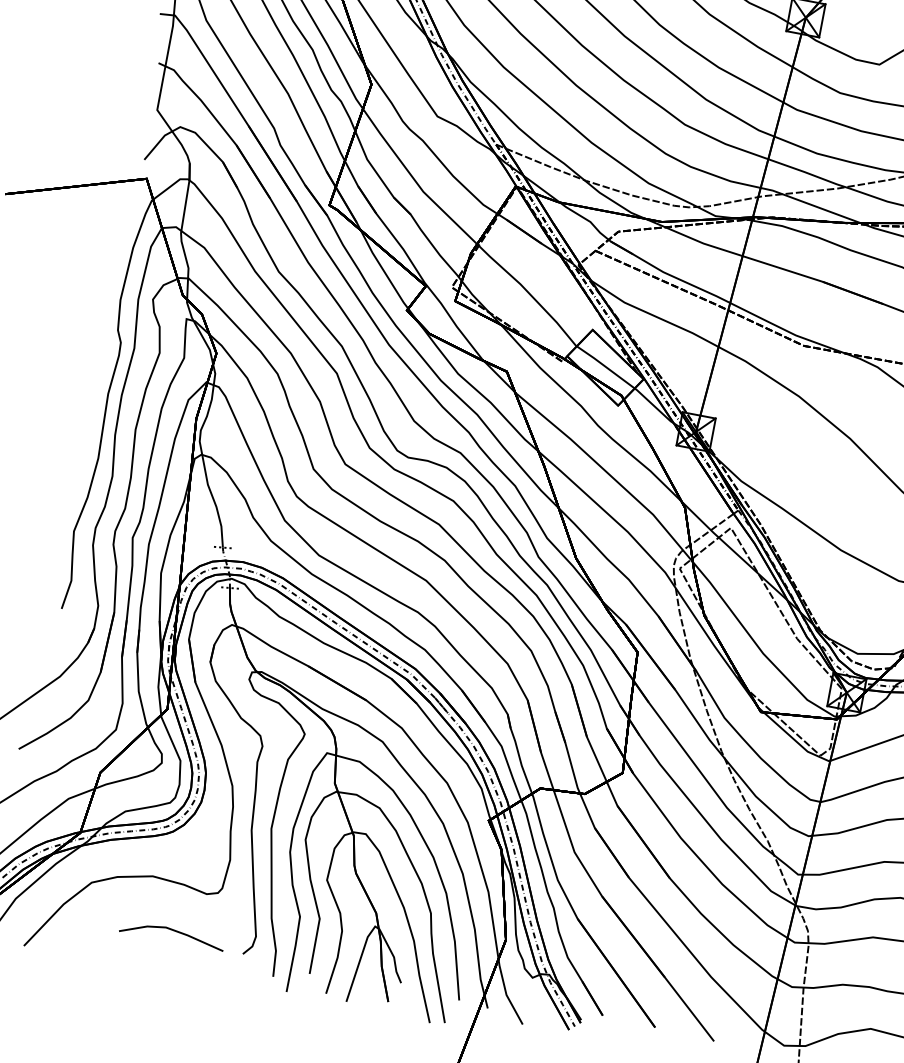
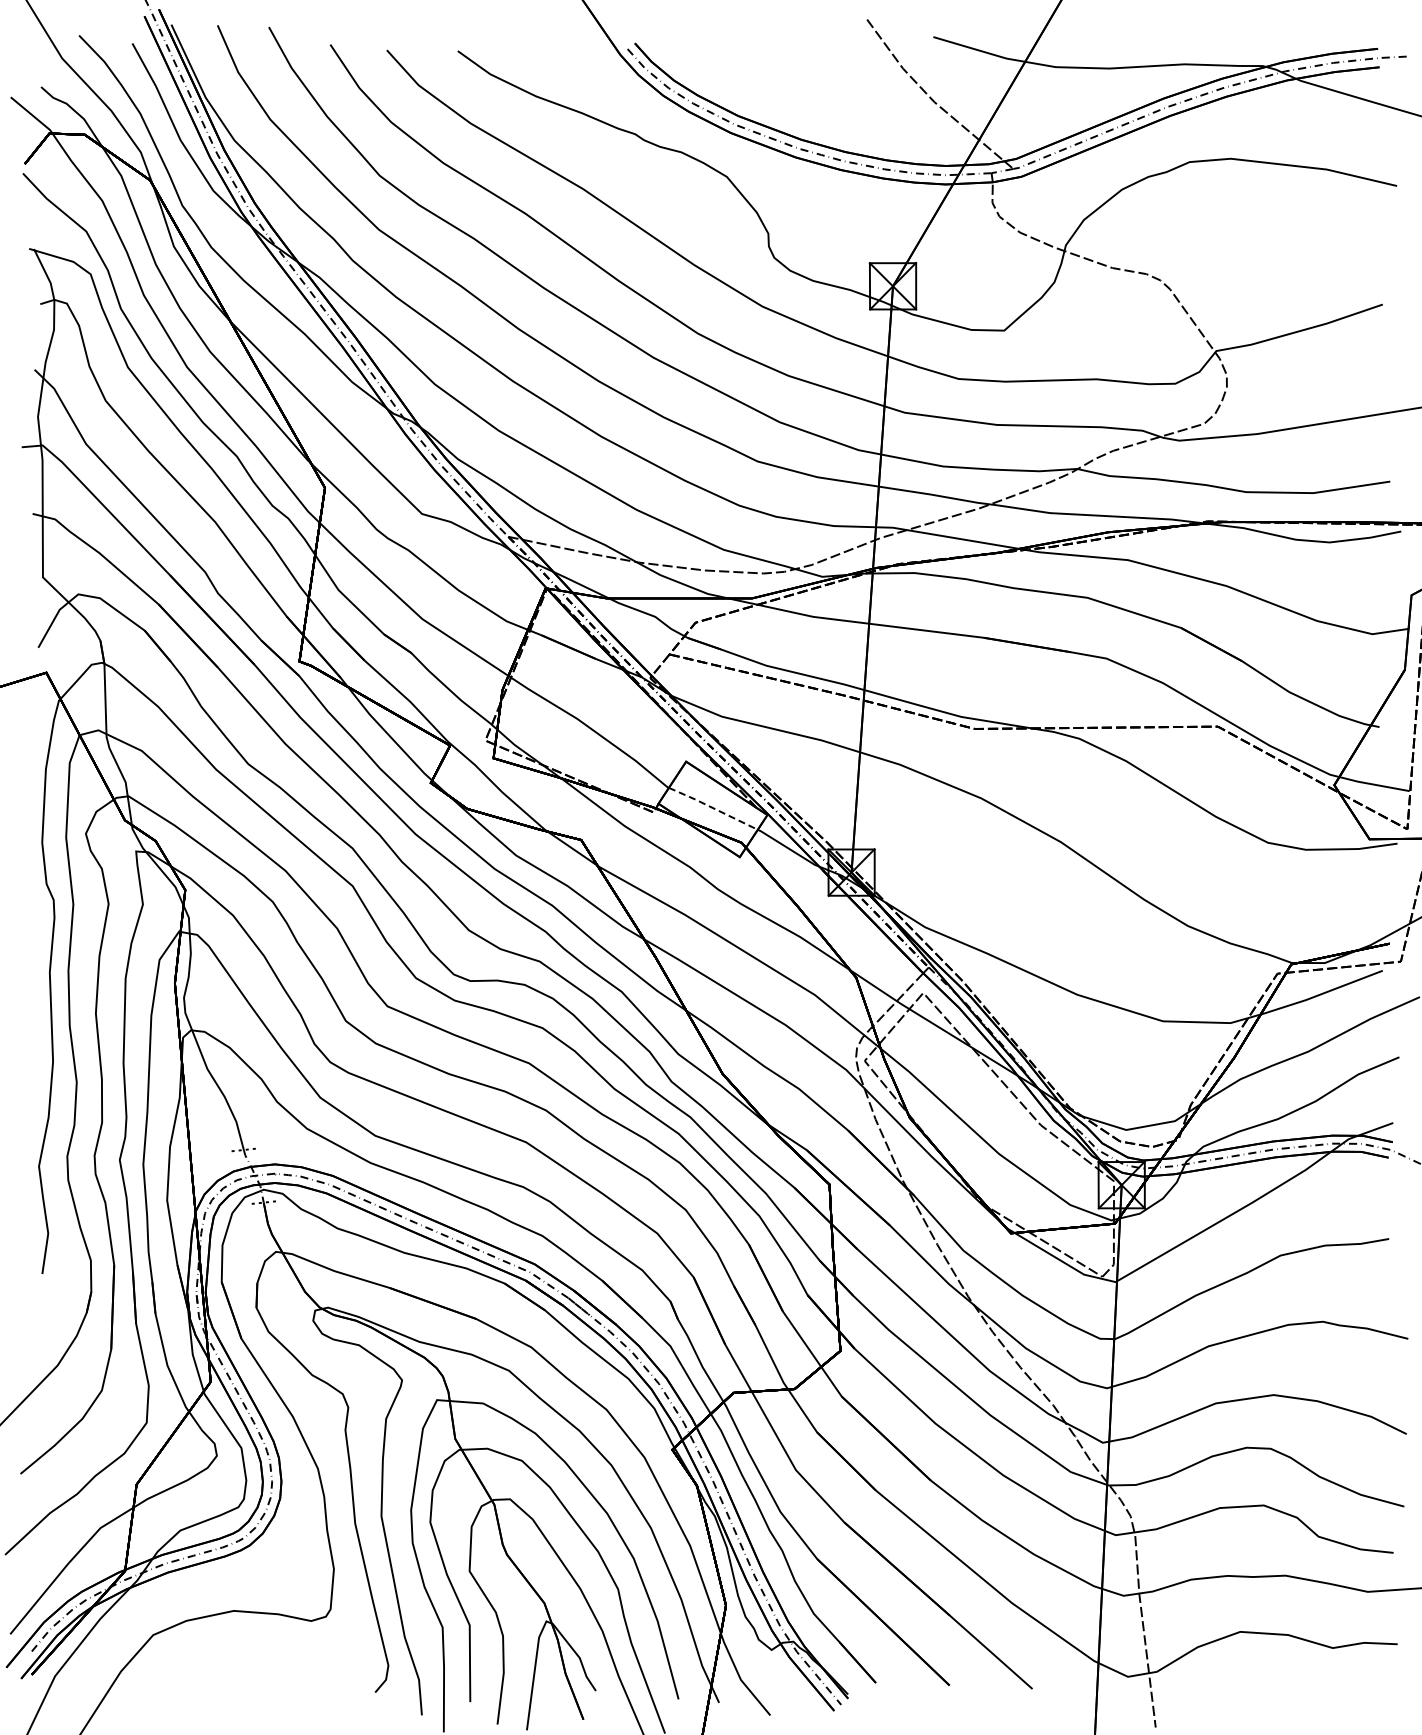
line: (605, 367) -> (713, 808), solid -> dashed
line: (173, 931) -> (275, 1679), removed

